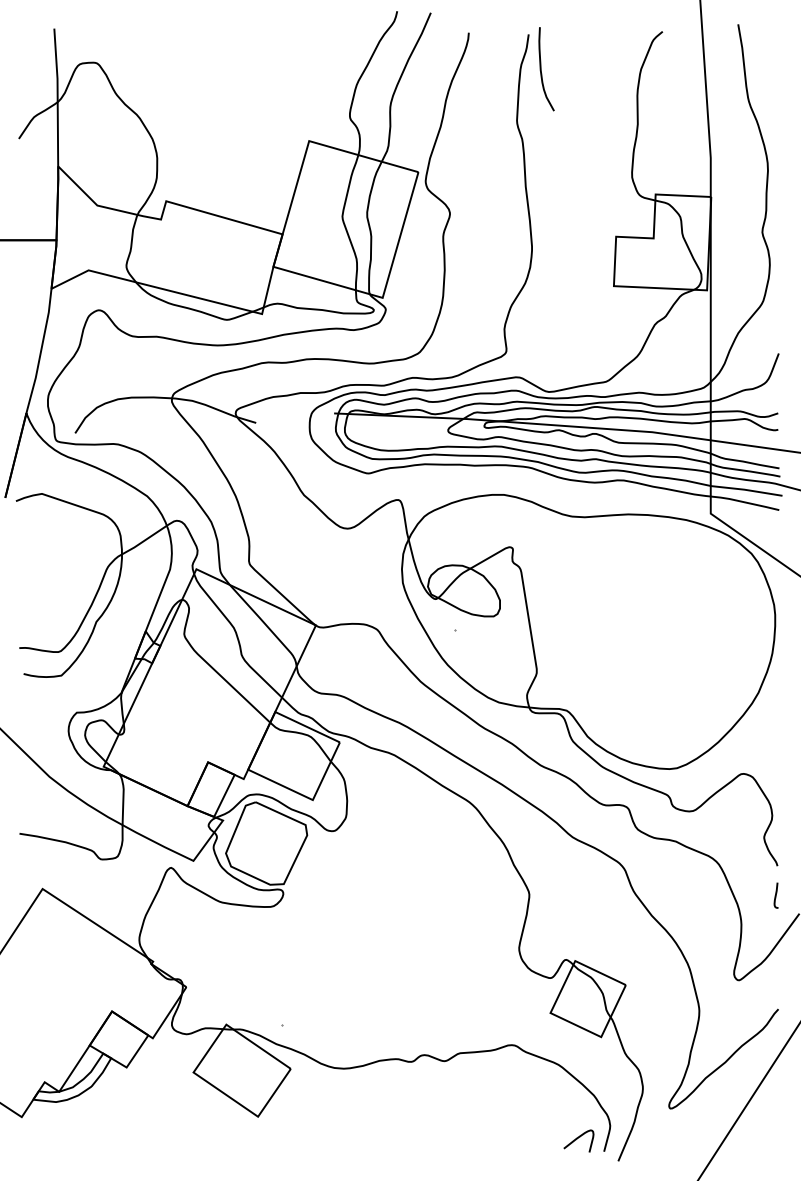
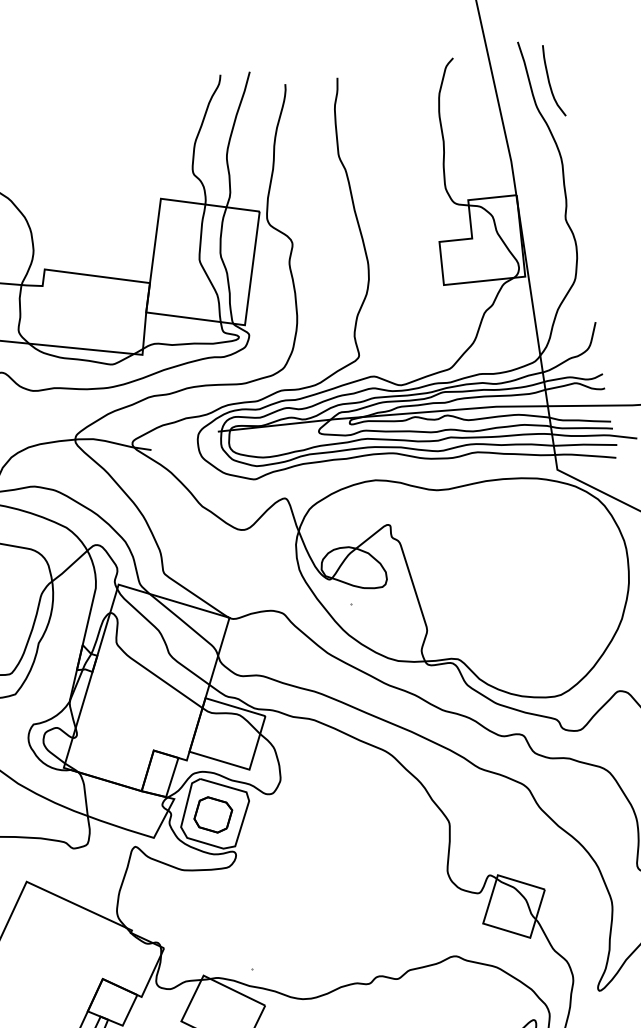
curve: (541, 69) -> (549, 81), moved
part: (264, 844) -> (213, 814), added

